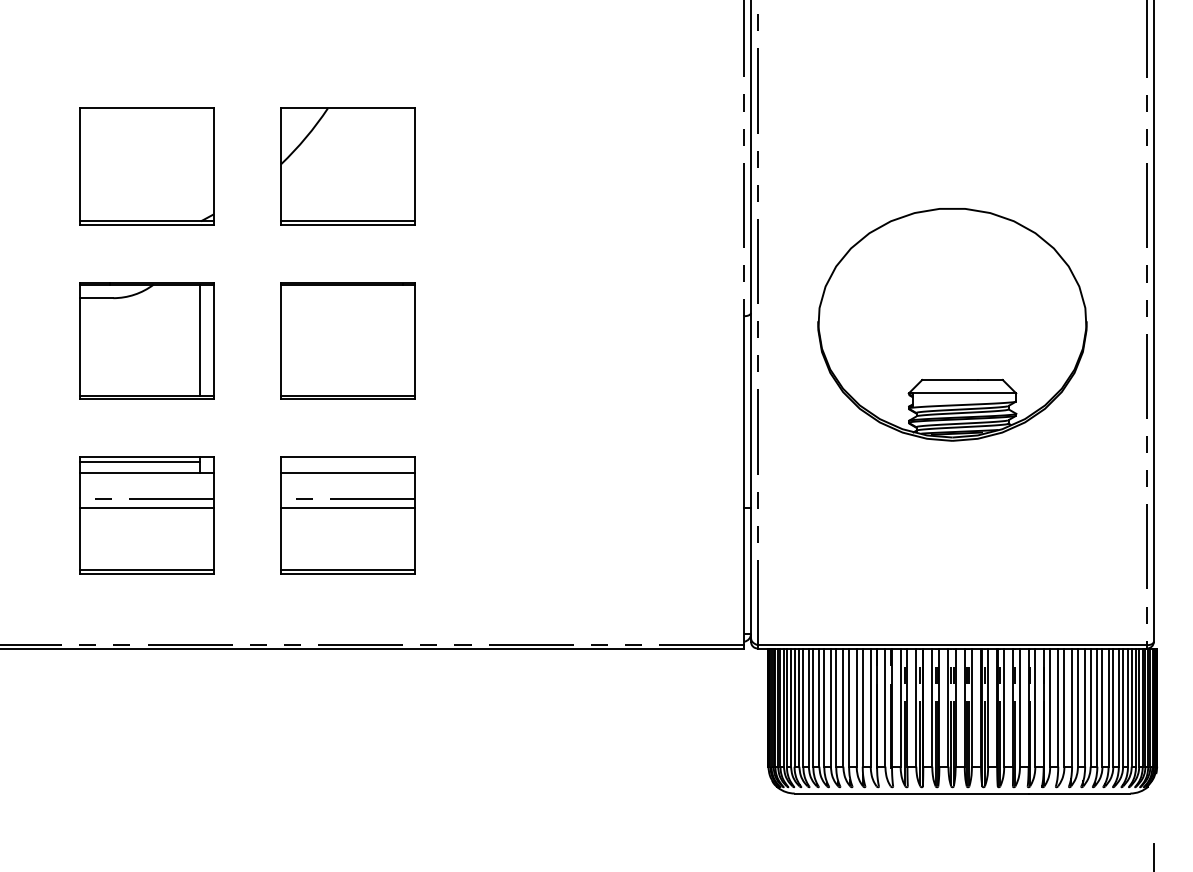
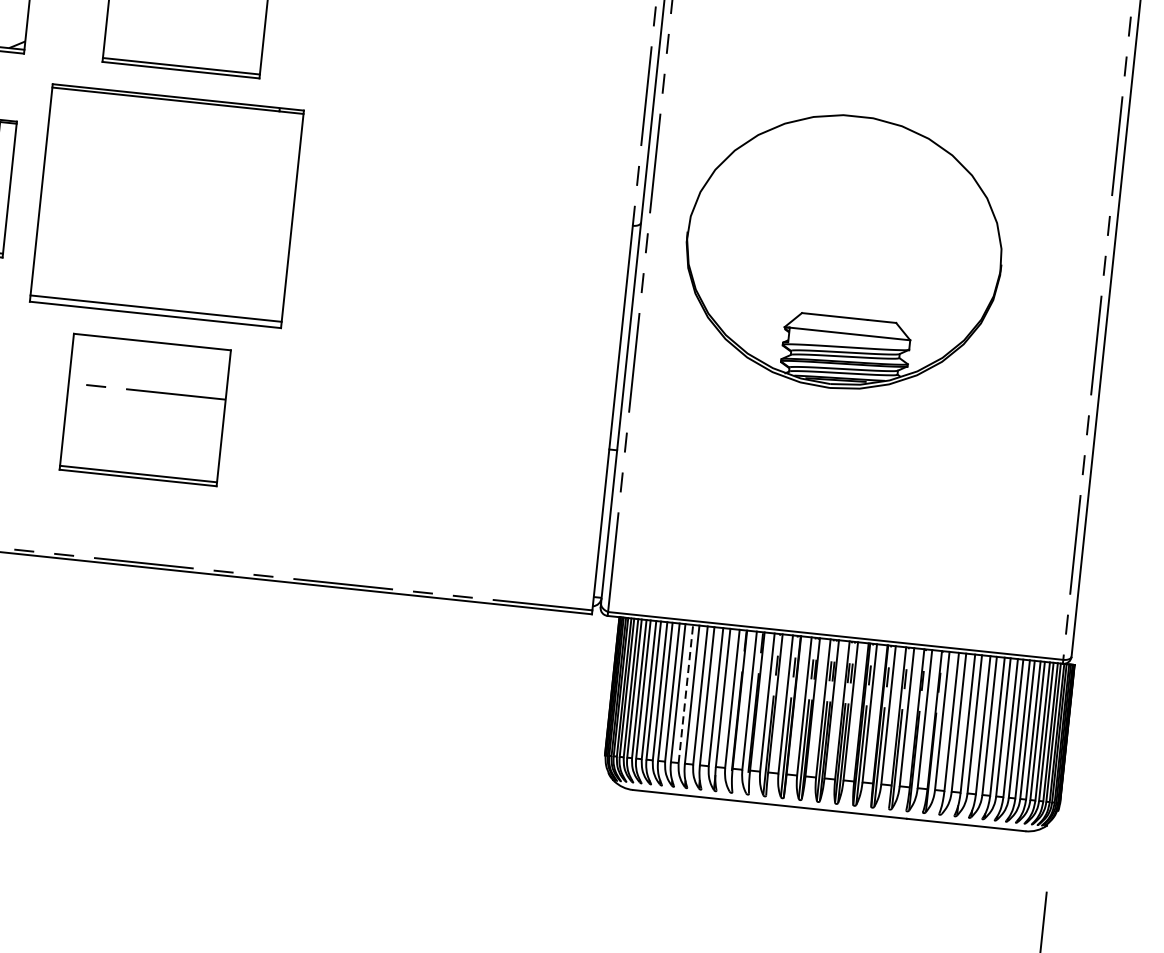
part: (952, 324) -> (844, 251), moved
part: (347, 340) -> (165, 205), size x1.6
line: (348, 472) -> (150, 359), removed
line: (348, 507) -> (146, 400), removed
line: (830, 707) -> (685, 693), solid -> dashed

